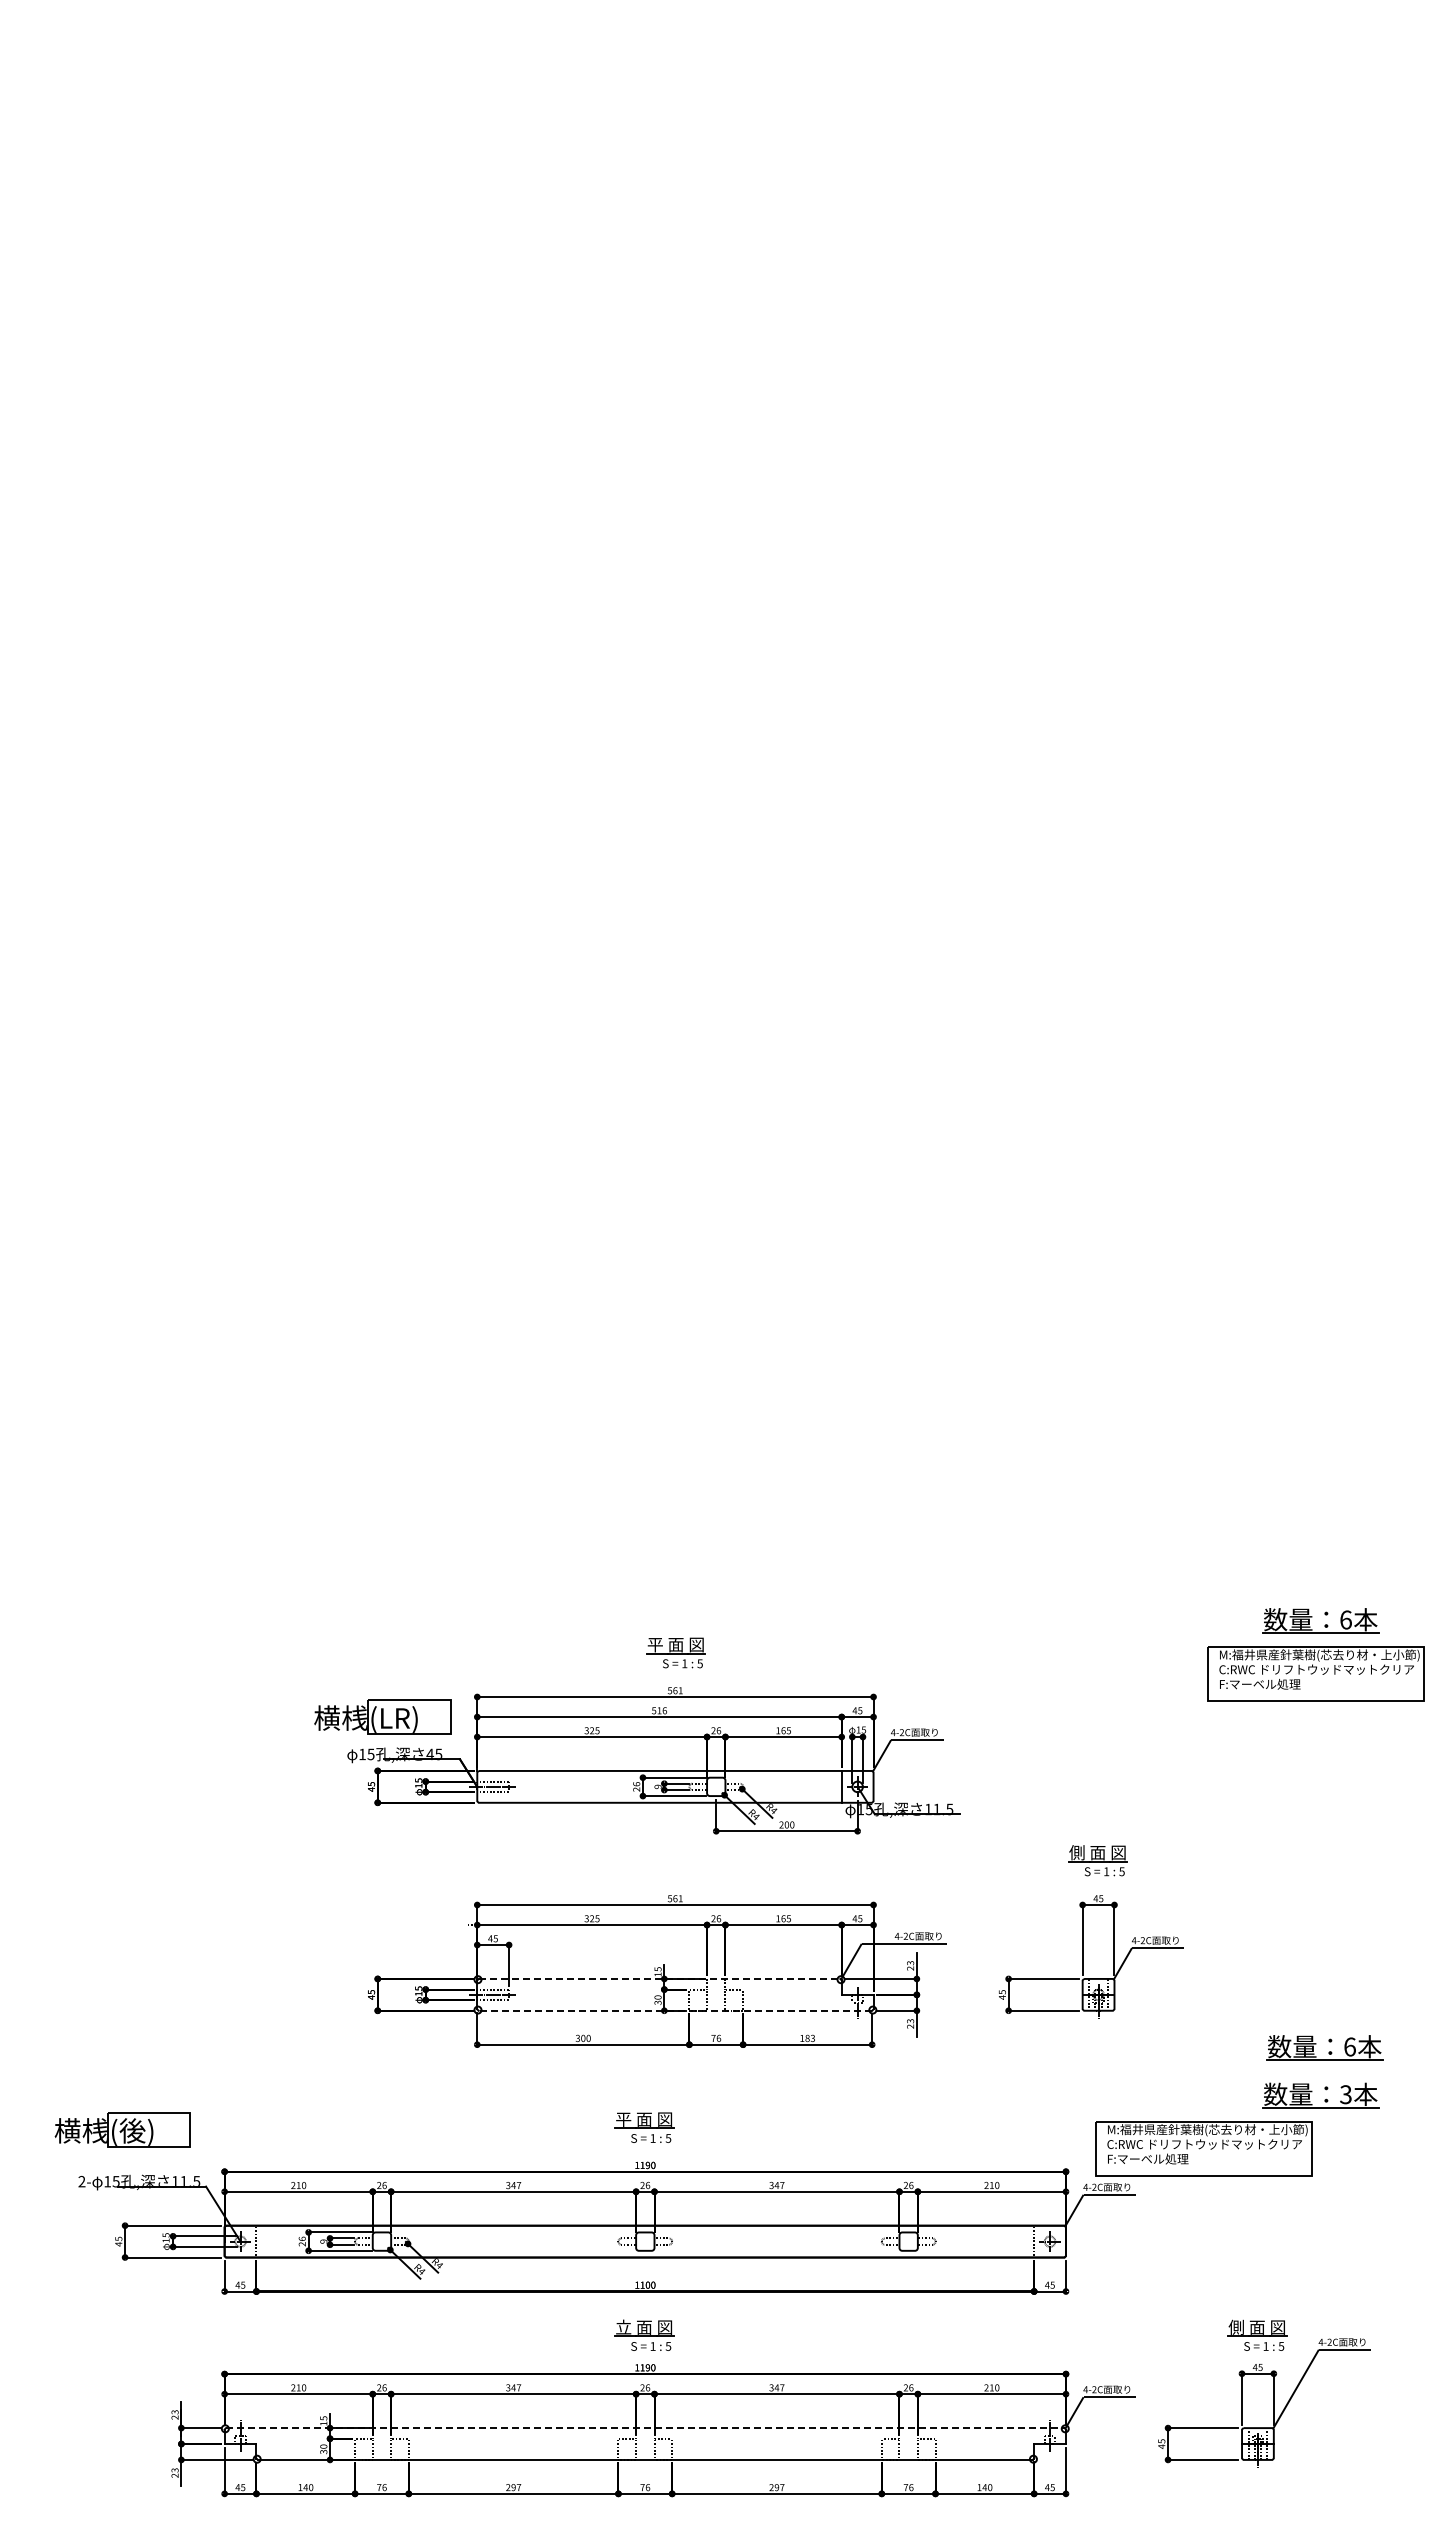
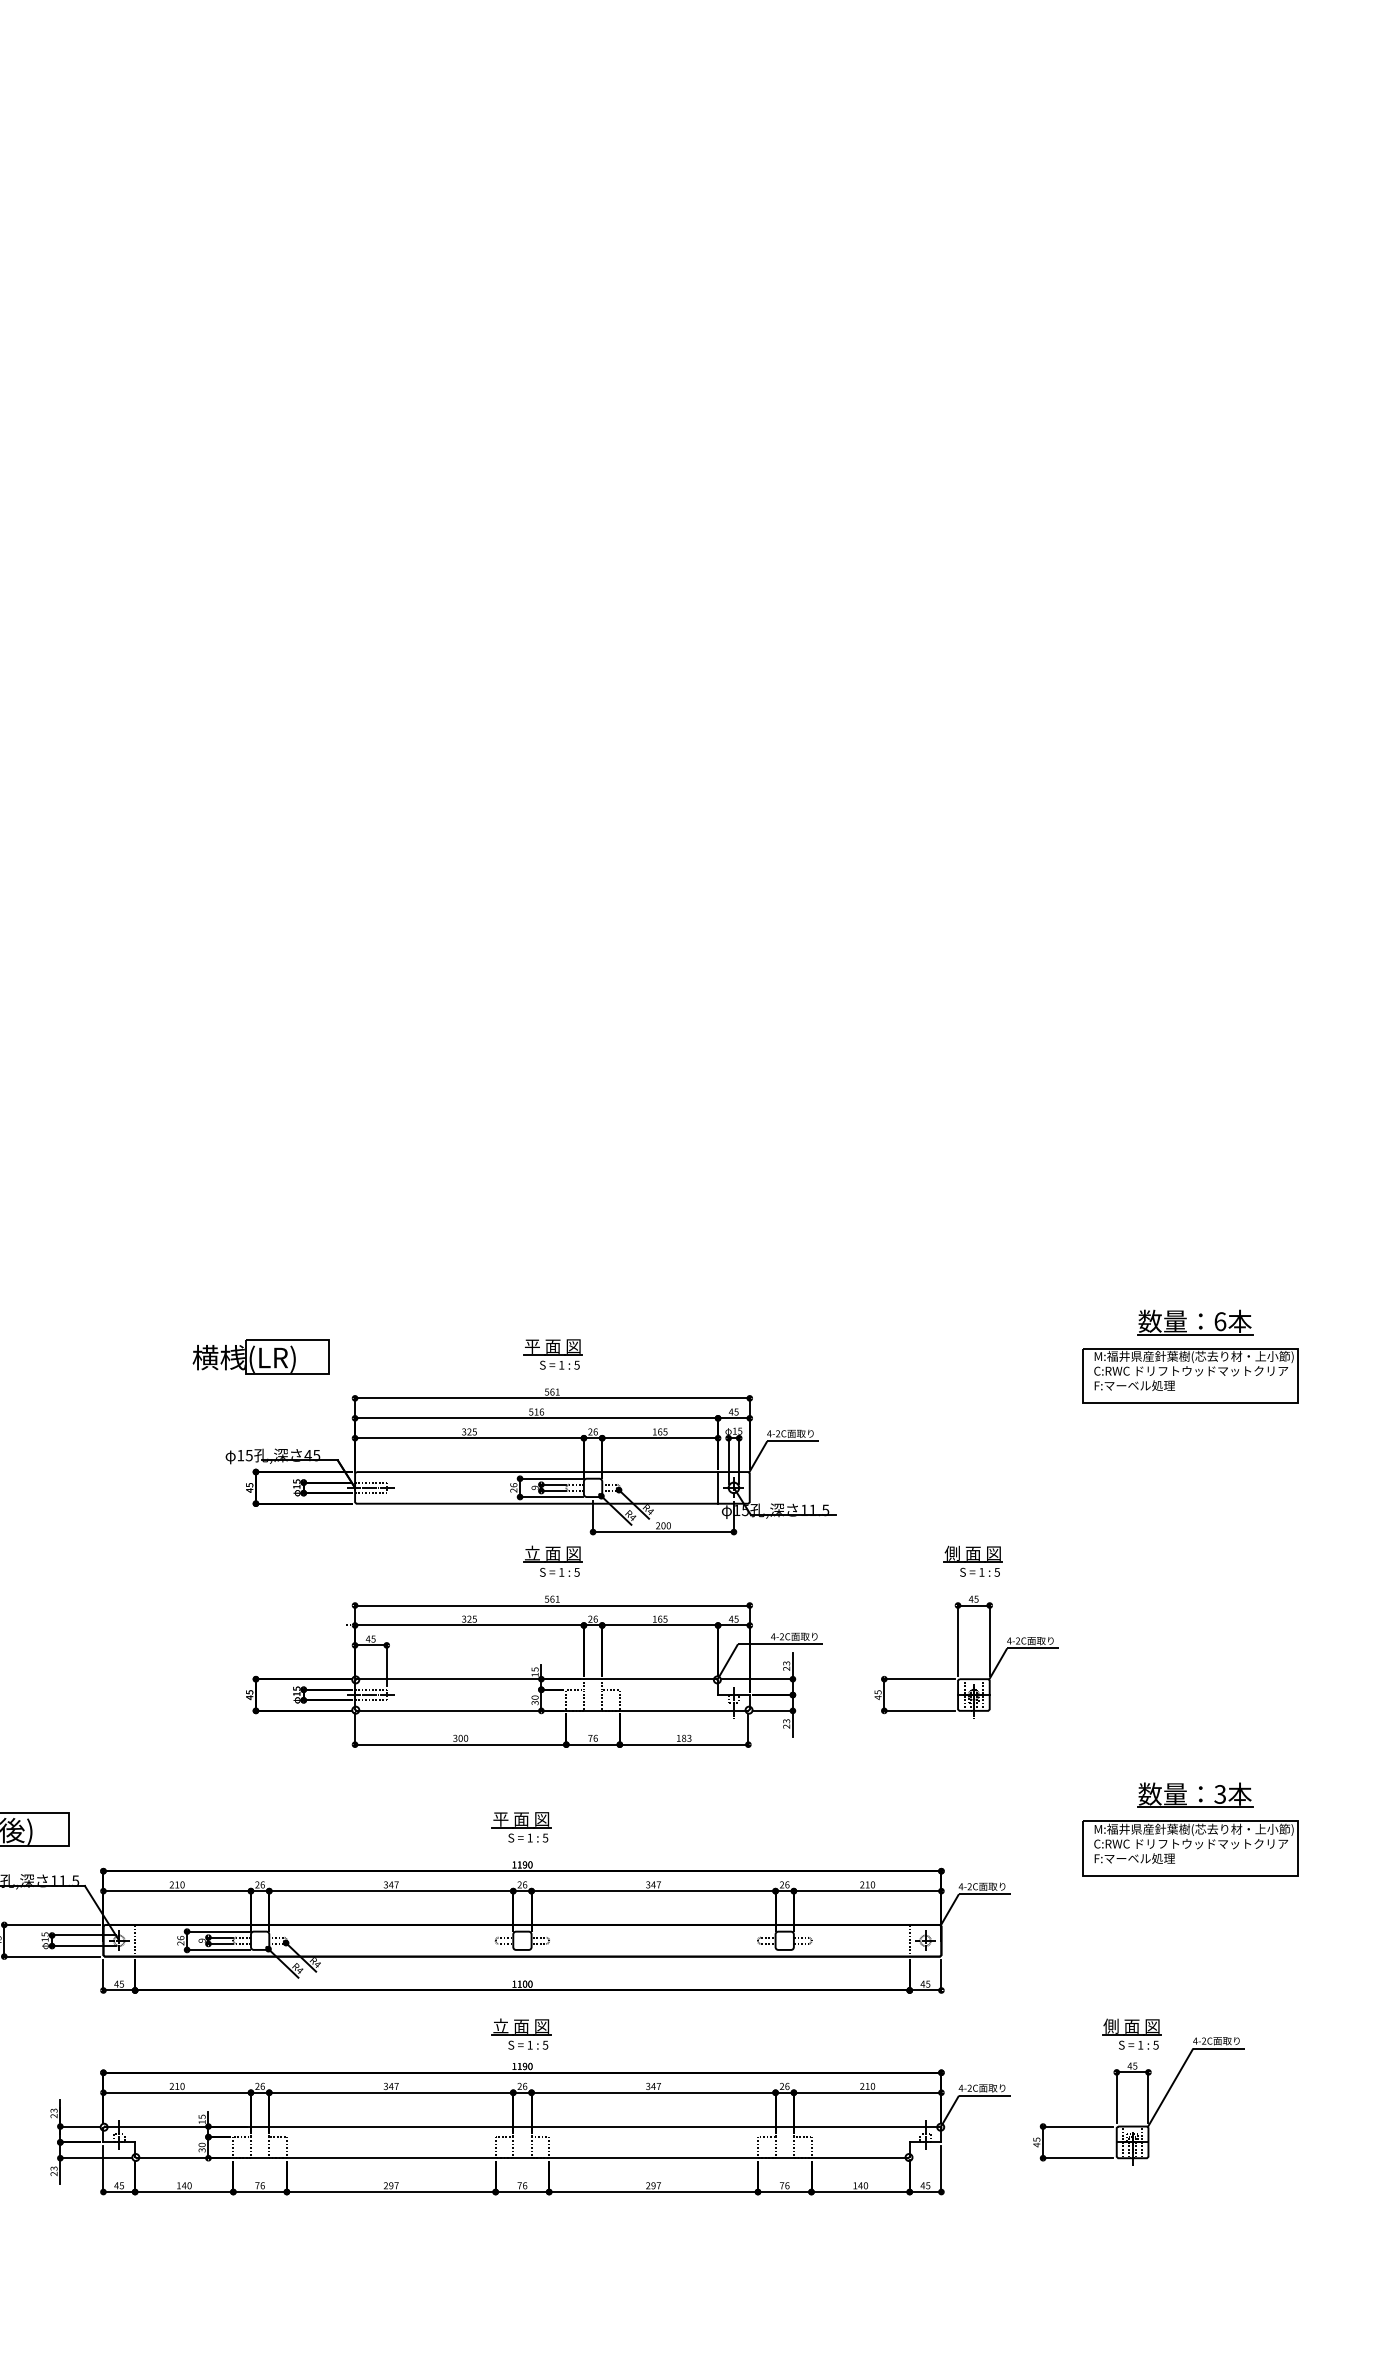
part: (382, 1716) -> (260, 1356), moved
part: (675, 1860) -> (552, 1561), added
line: (659, 1978) -> (536, 1678), dashed -> solid
line: (675, 2010) -> (552, 1710), dashed -> solid
part: (1329, 2051) -> (1203, 1751), removed
part: (1203, 2148) -> (1189, 1848), moved
line: (645, 2428) -> (522, 2126), dashed -> solid

